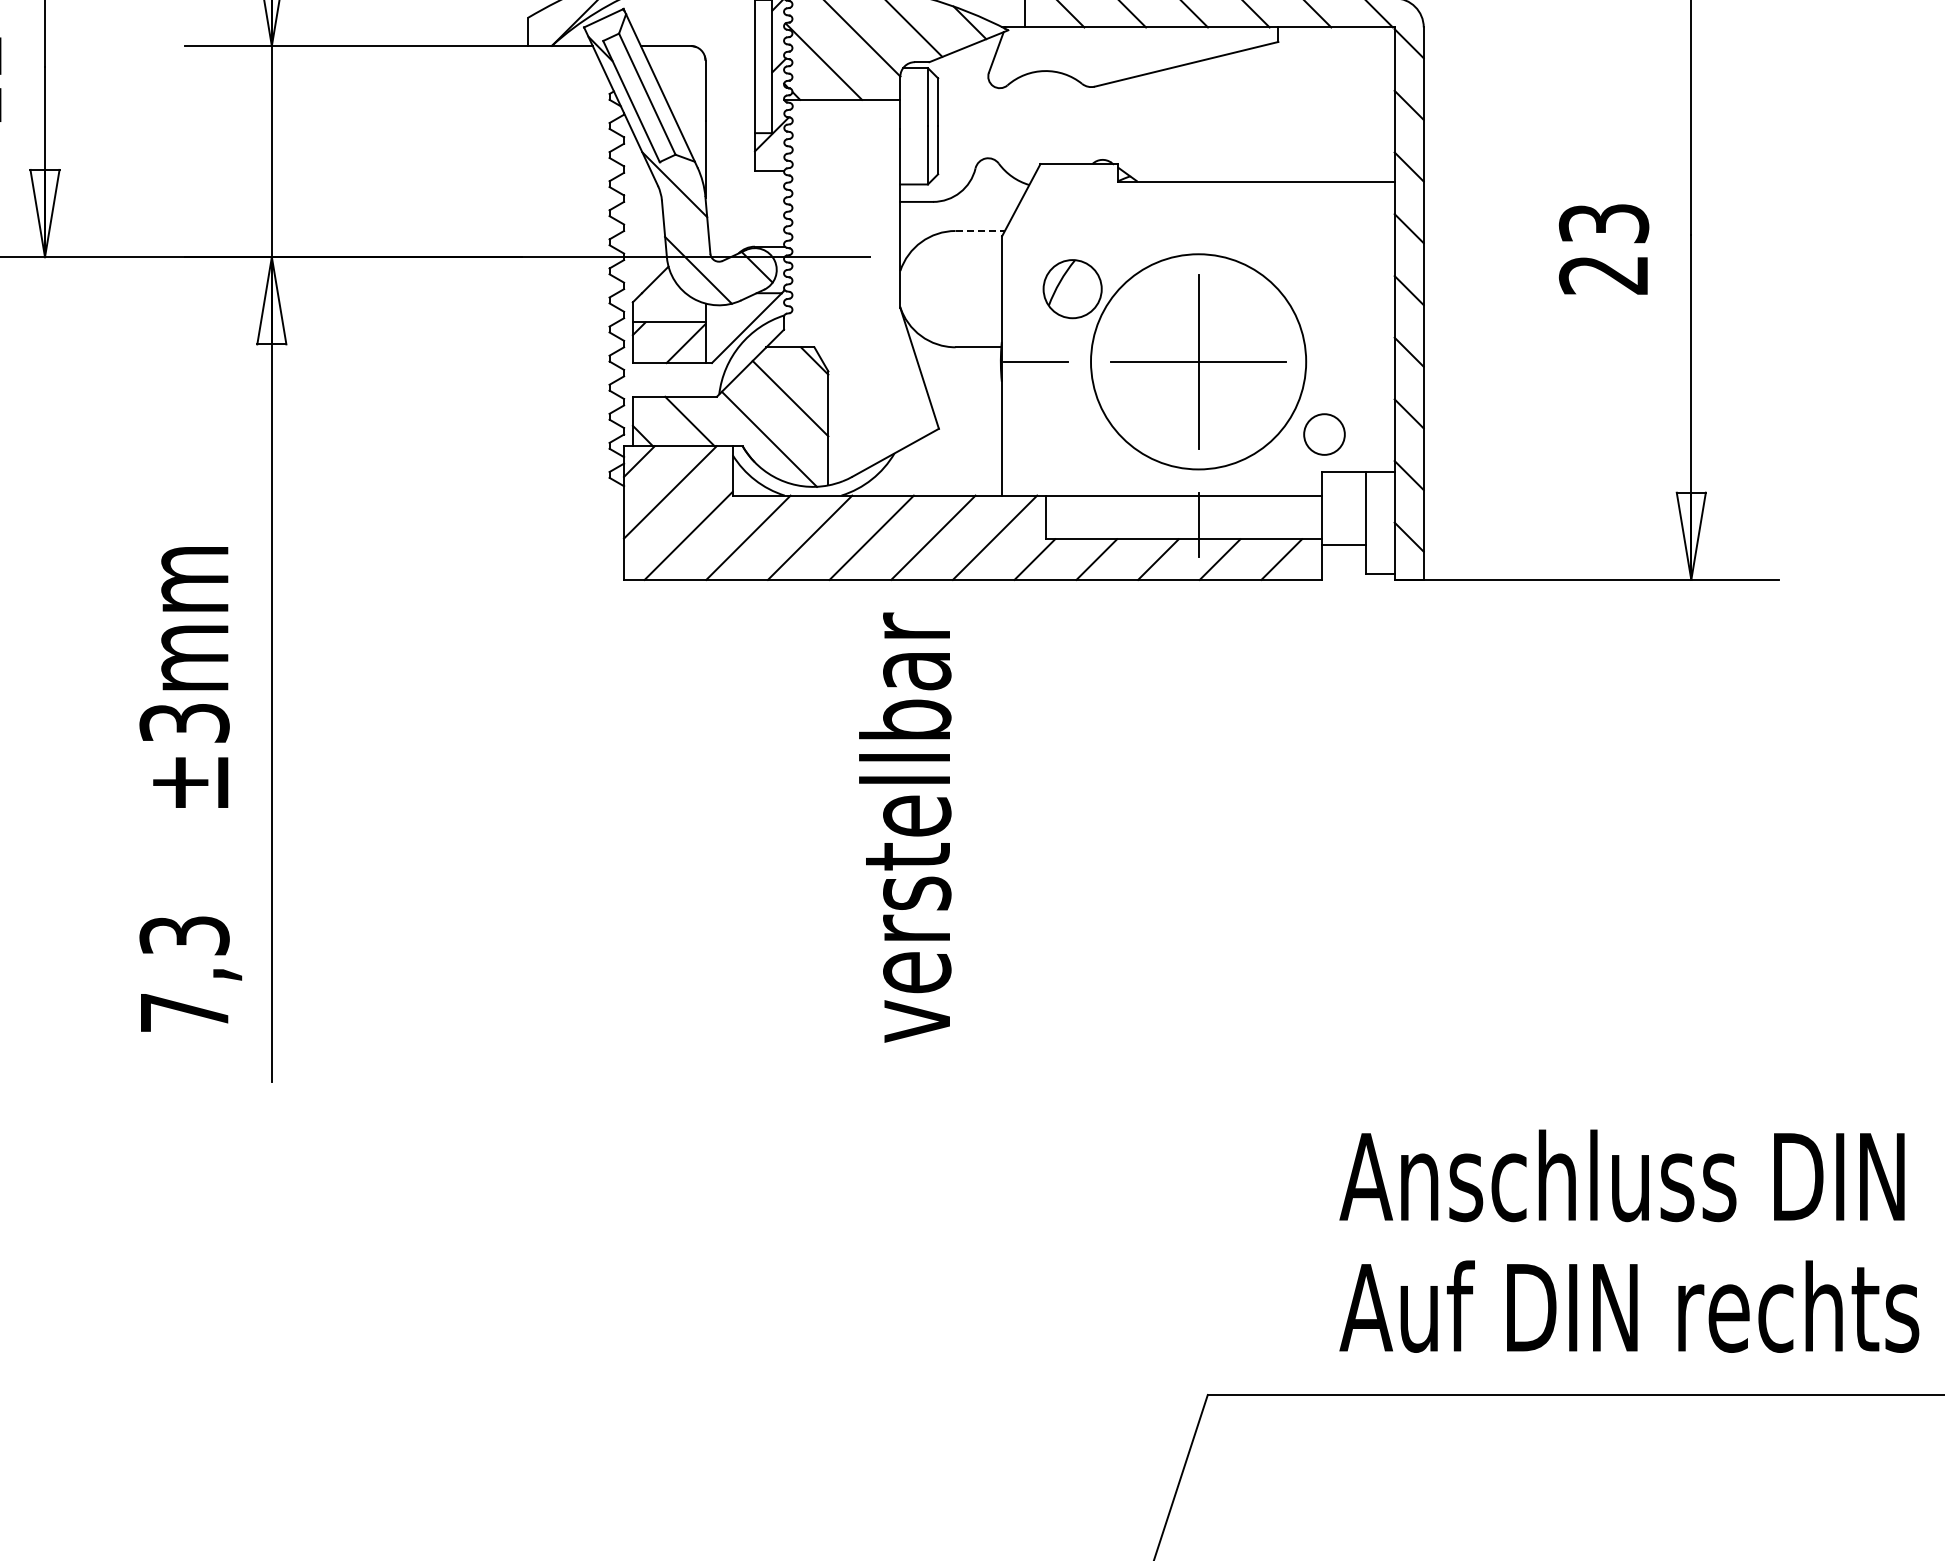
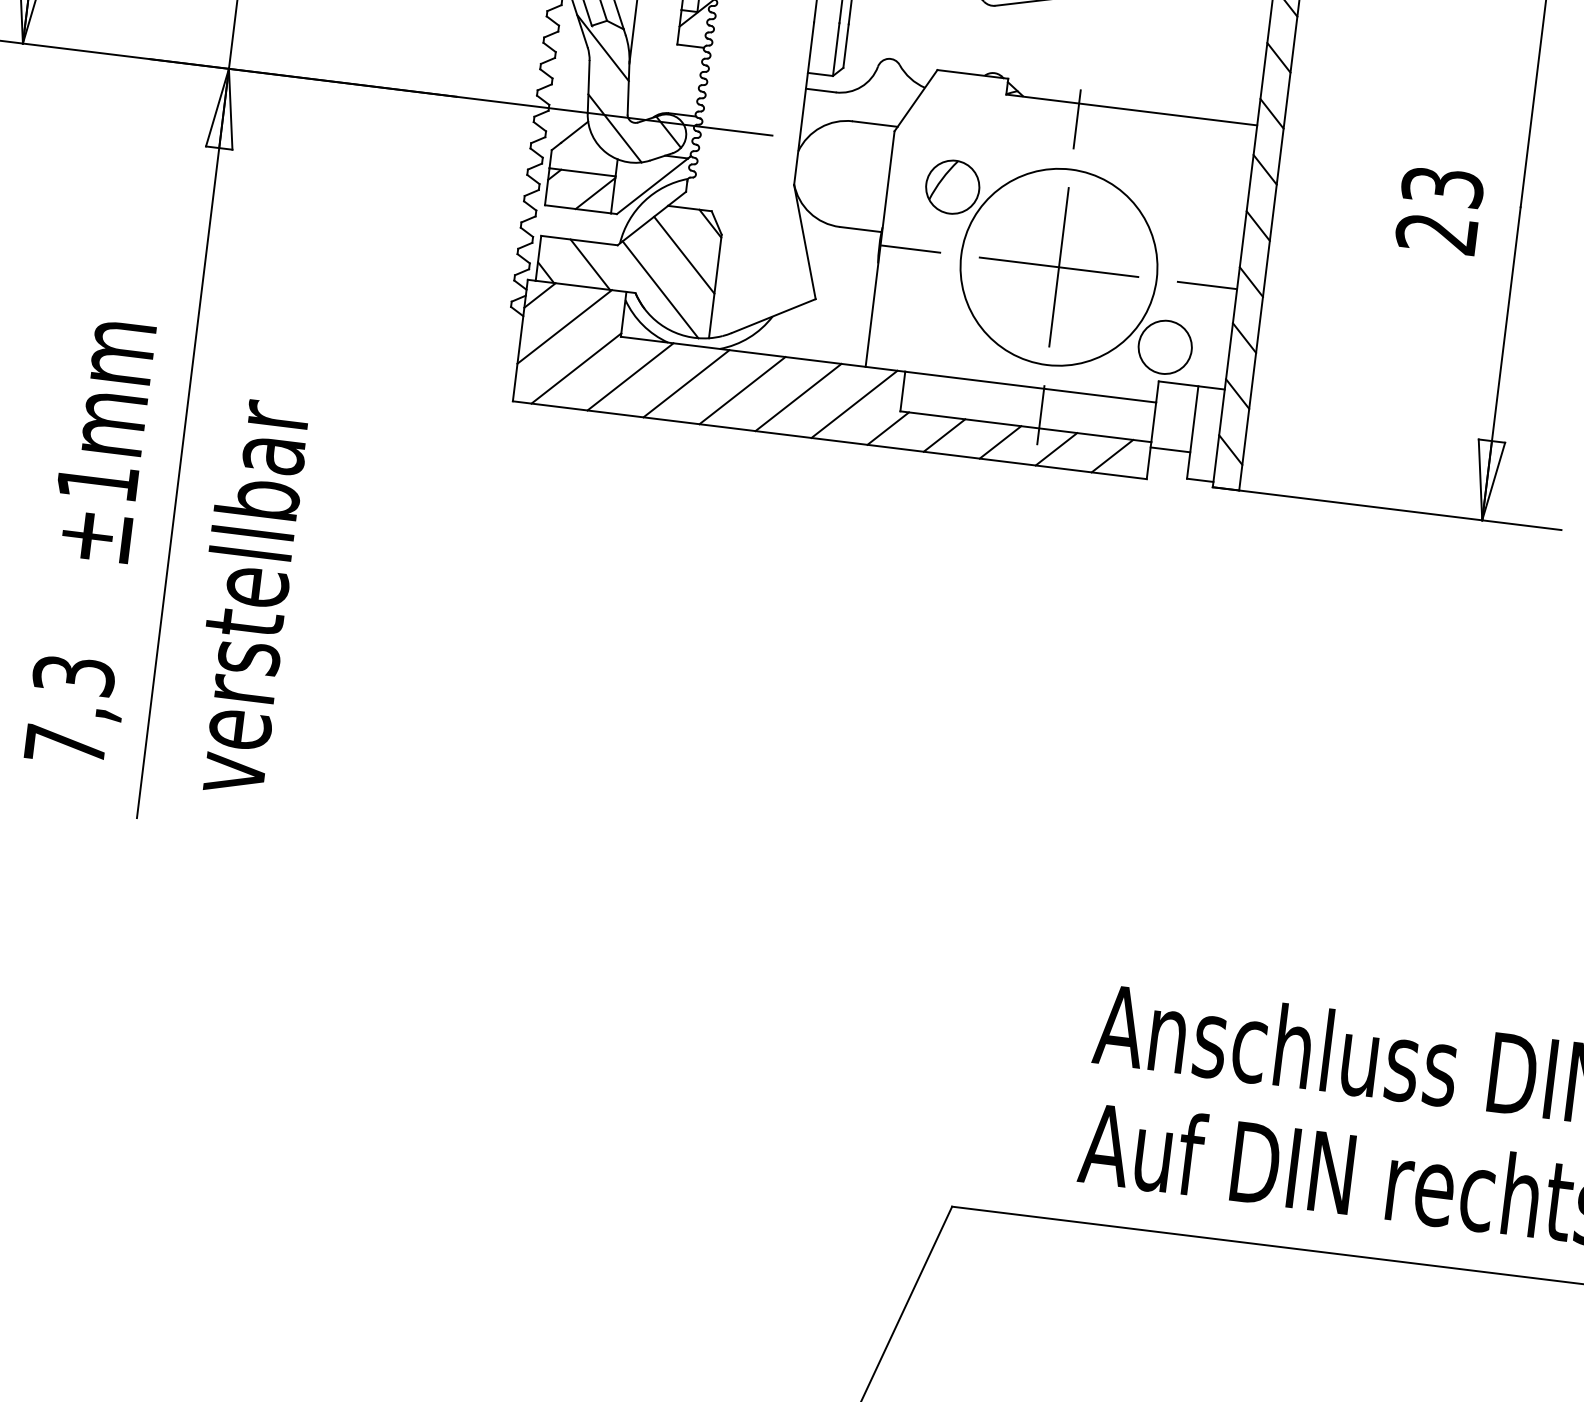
line: (1198, 199) -> (1077, 119), added
line: (980, 231) -> (875, 124), dashed -> solid
line: (1361, 361) -> (1207, 285), added
circle: (1324, 434) -> (1165, 347), size x1.43
text: (184, 723) -> (97, 482), ±3mm -> ±1mm
text: (905, 827) -> (245, 596), moved

